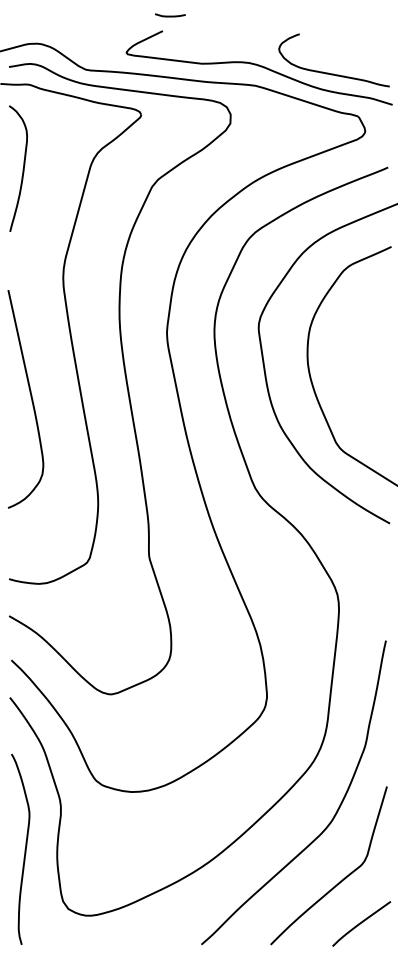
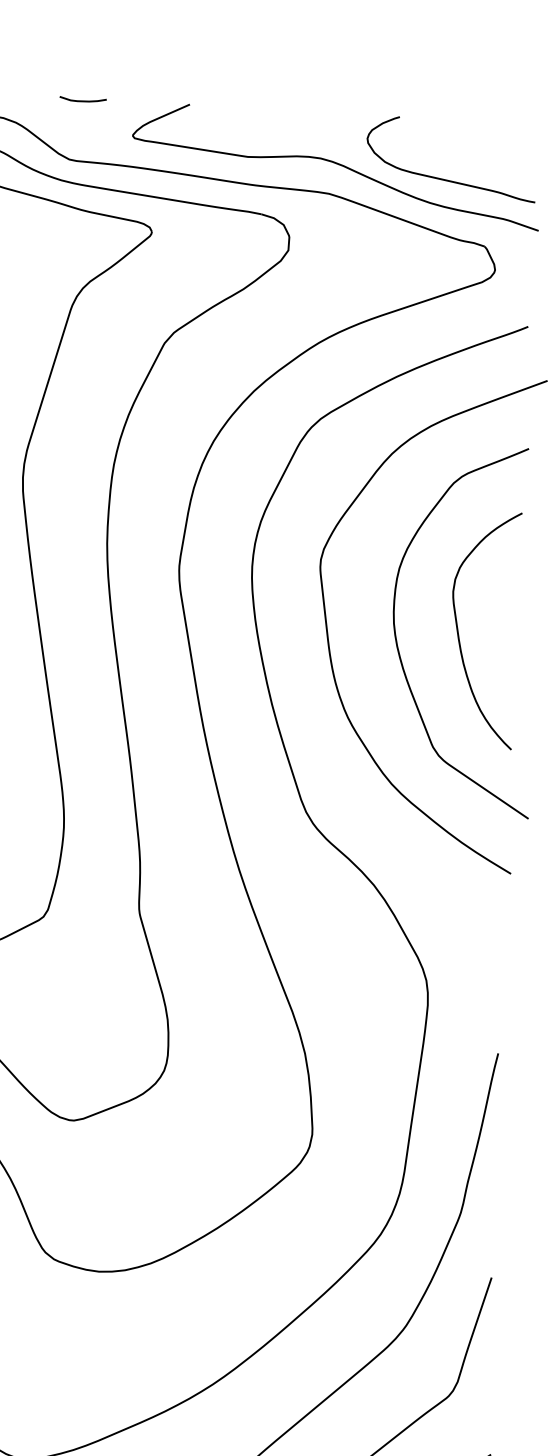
curve: (170, 15) -> (83, 99), moved
curve: (350, 365) -> (459, 628), added

